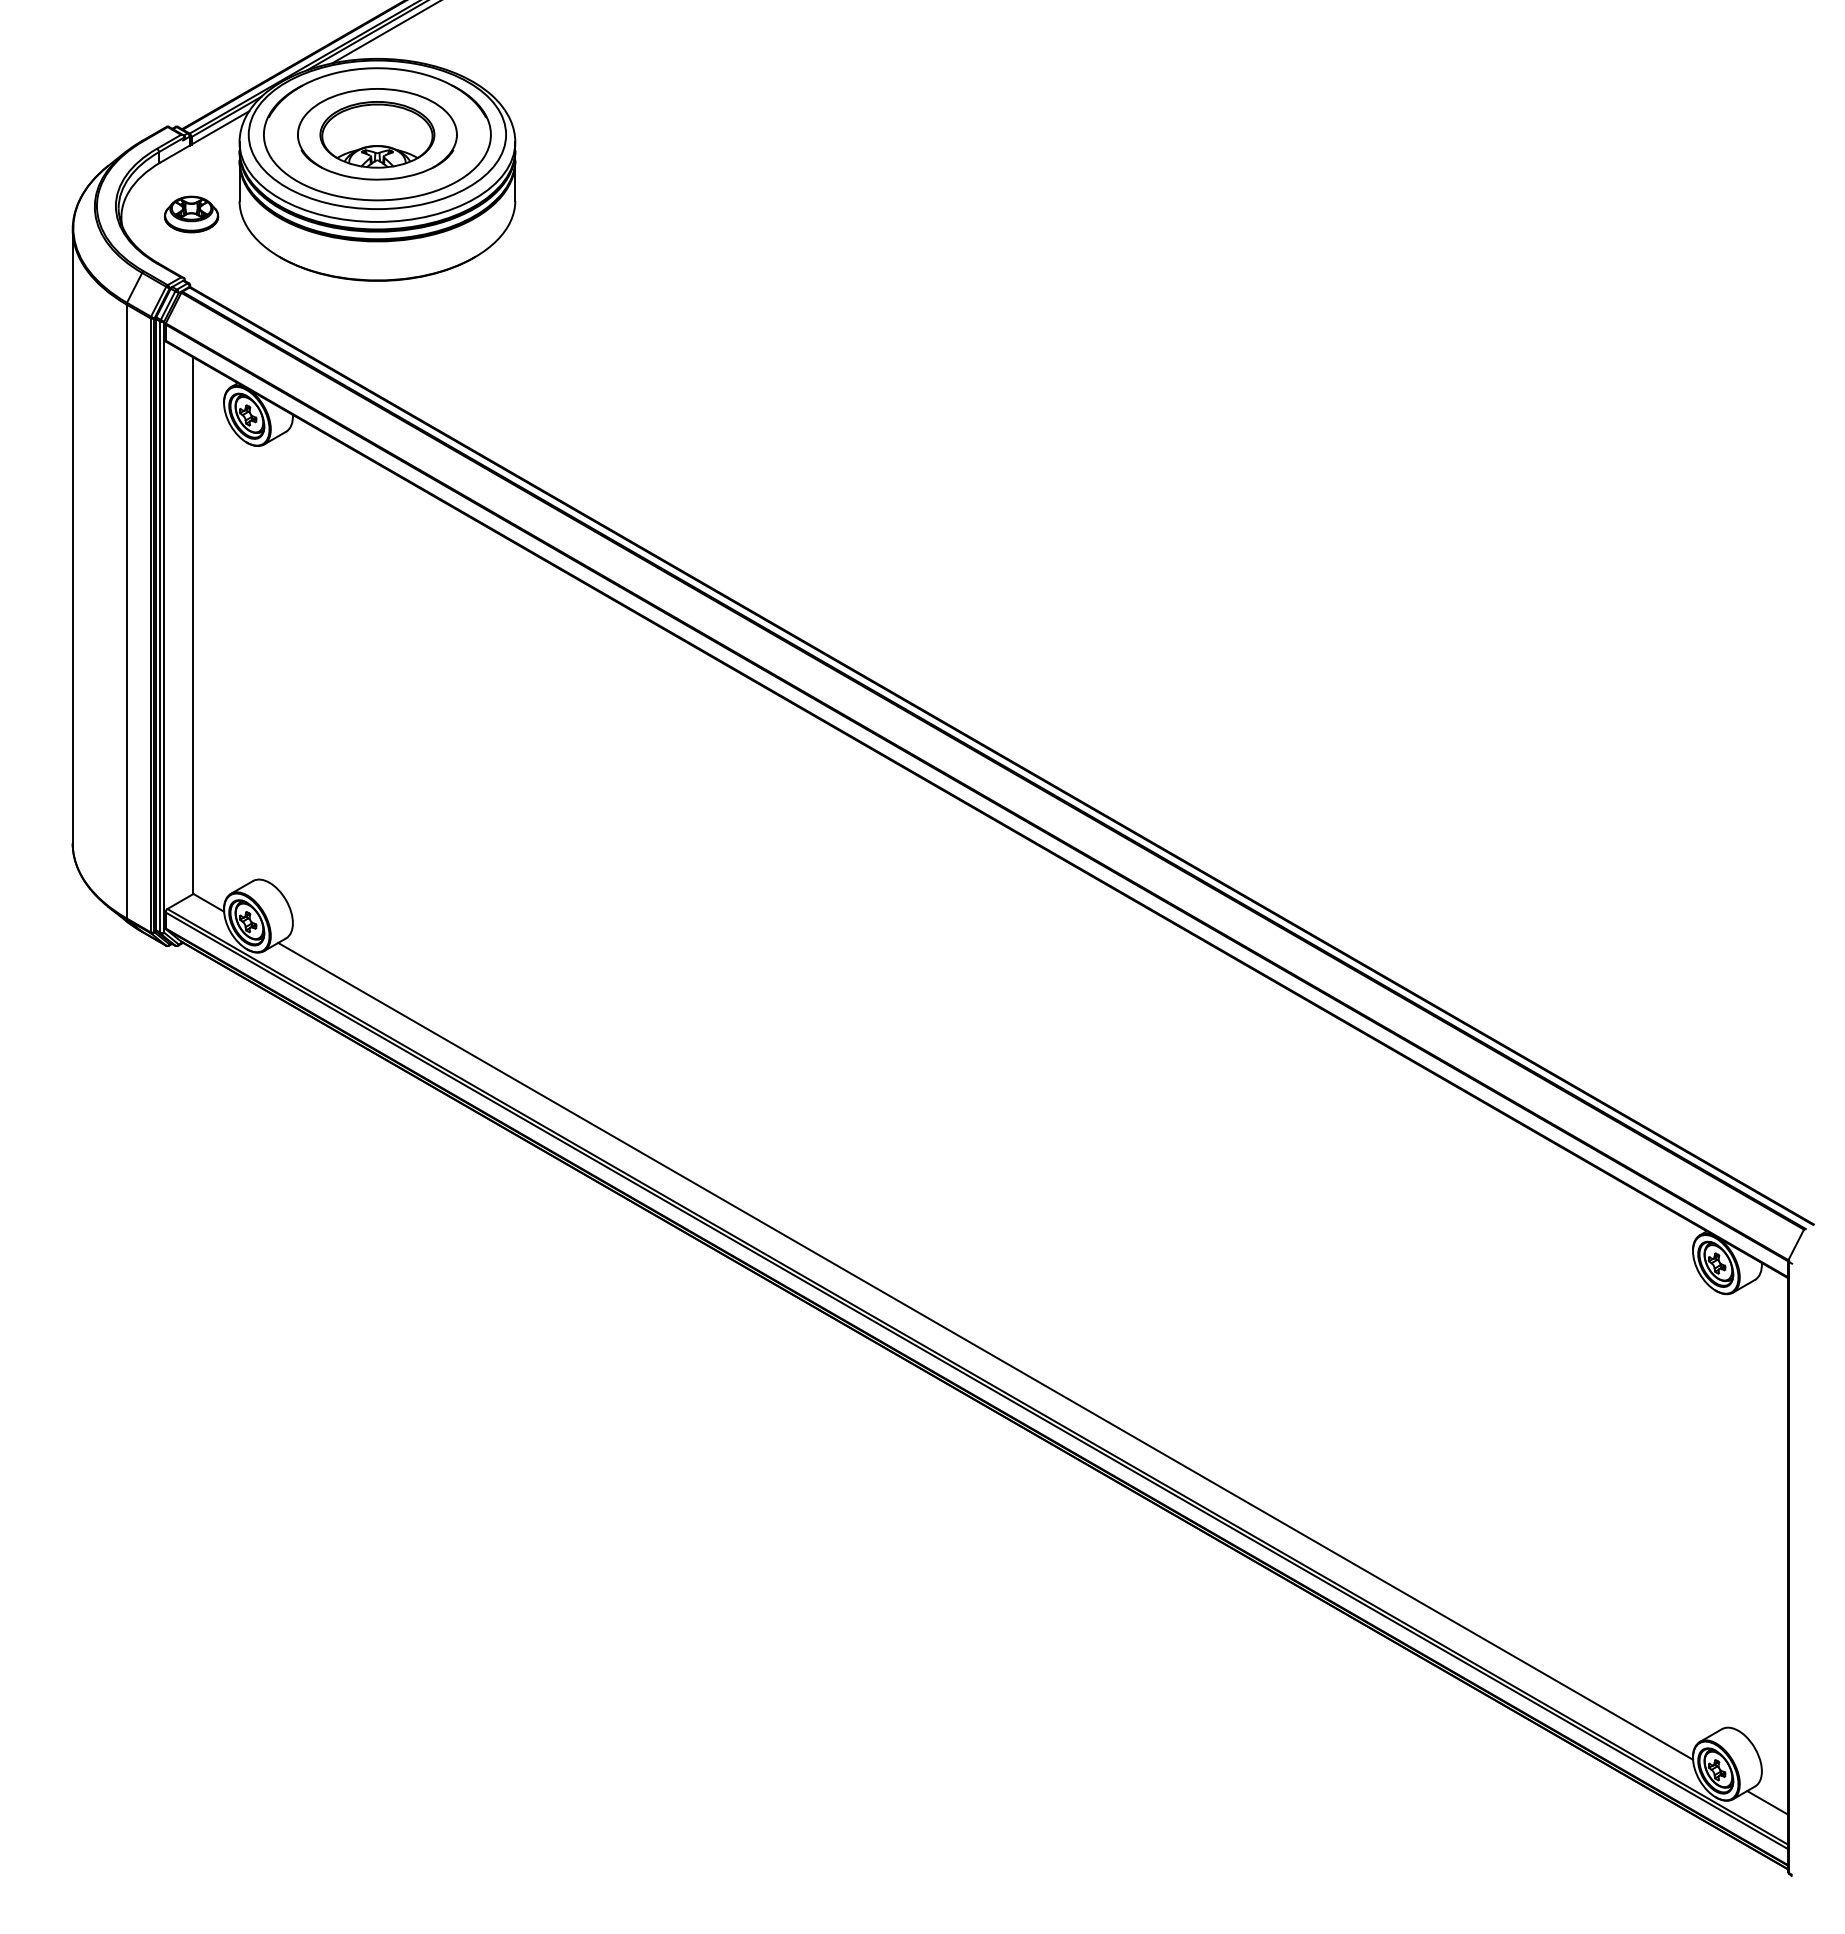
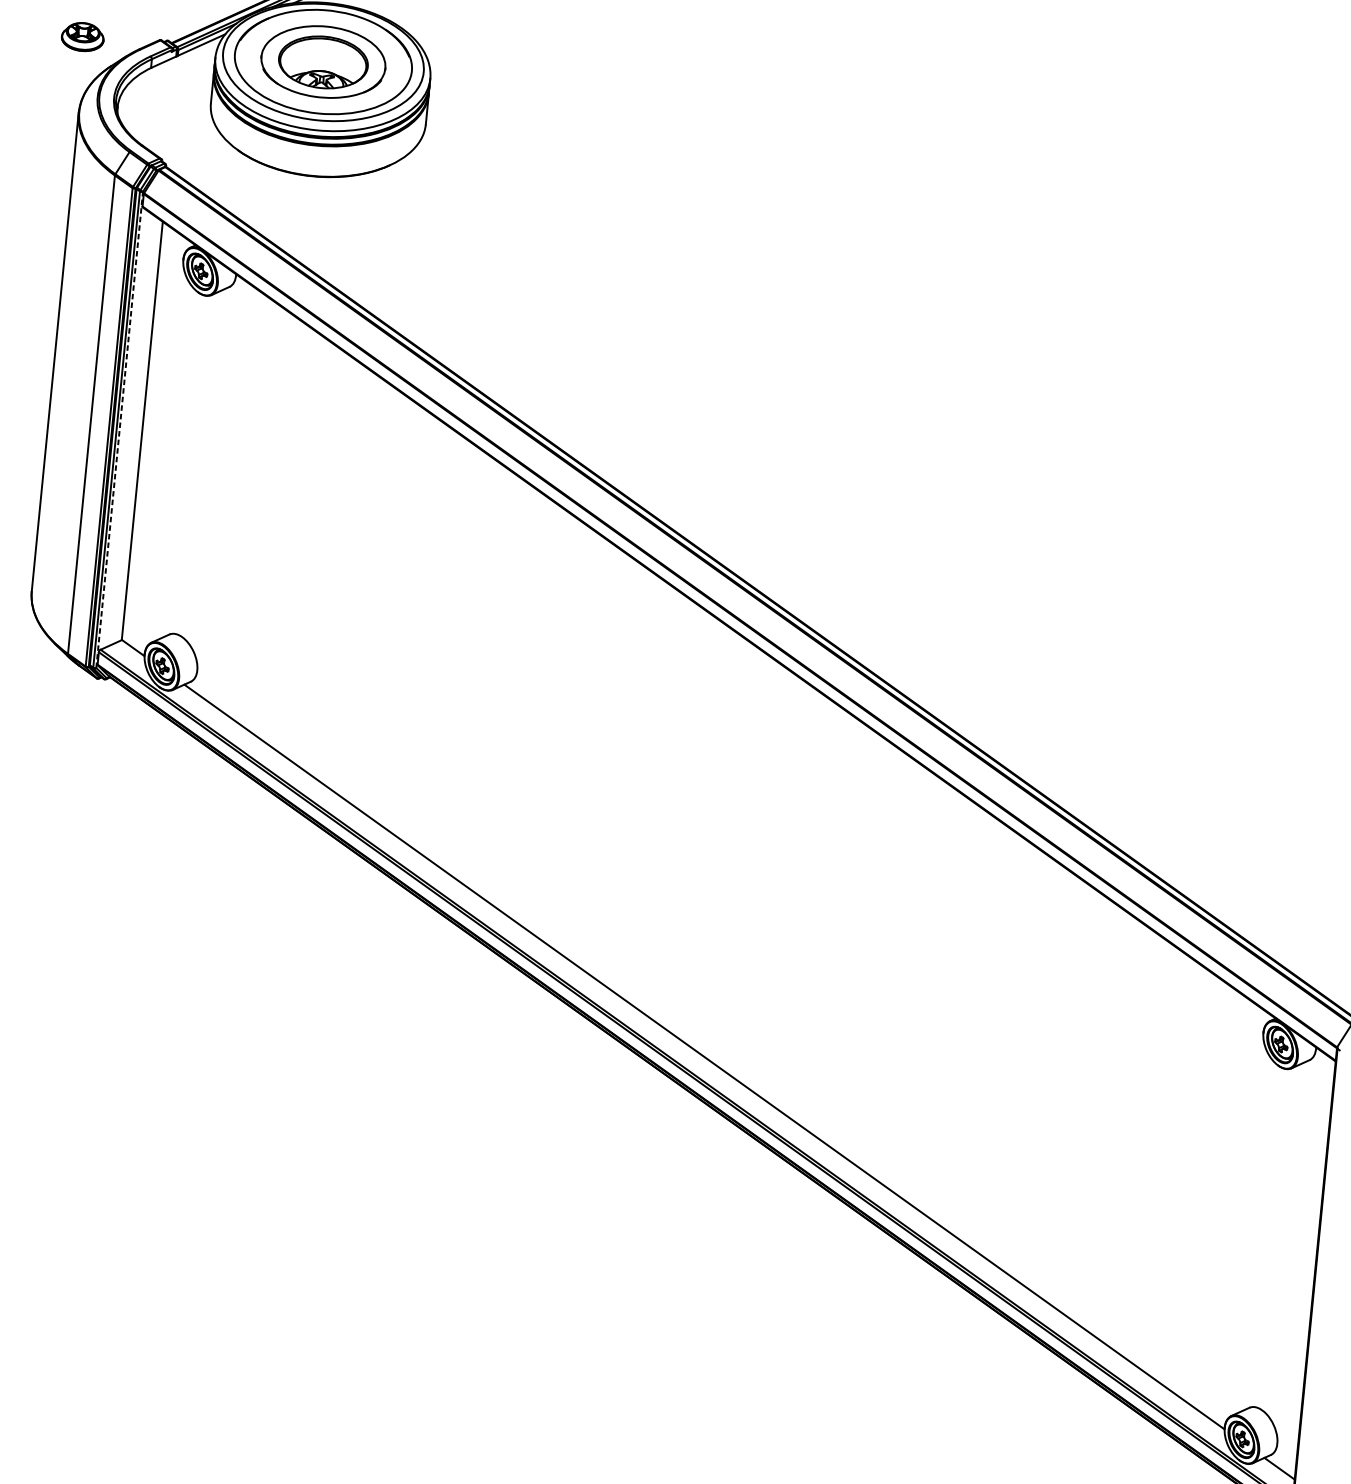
part: (191, 214) -> (82, 37), moved
line: (164, 627) -> (119, 430), solid -> dashed

